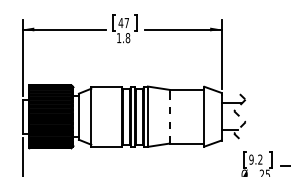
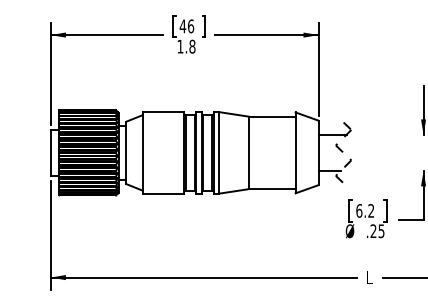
text: (127, 23) -> (191, 26), 47 -> 46
line: (170, 117) -> (249, 154), dashed -> solid
text: (251, 159) -> (359, 210), 9.2 -> 6.2

